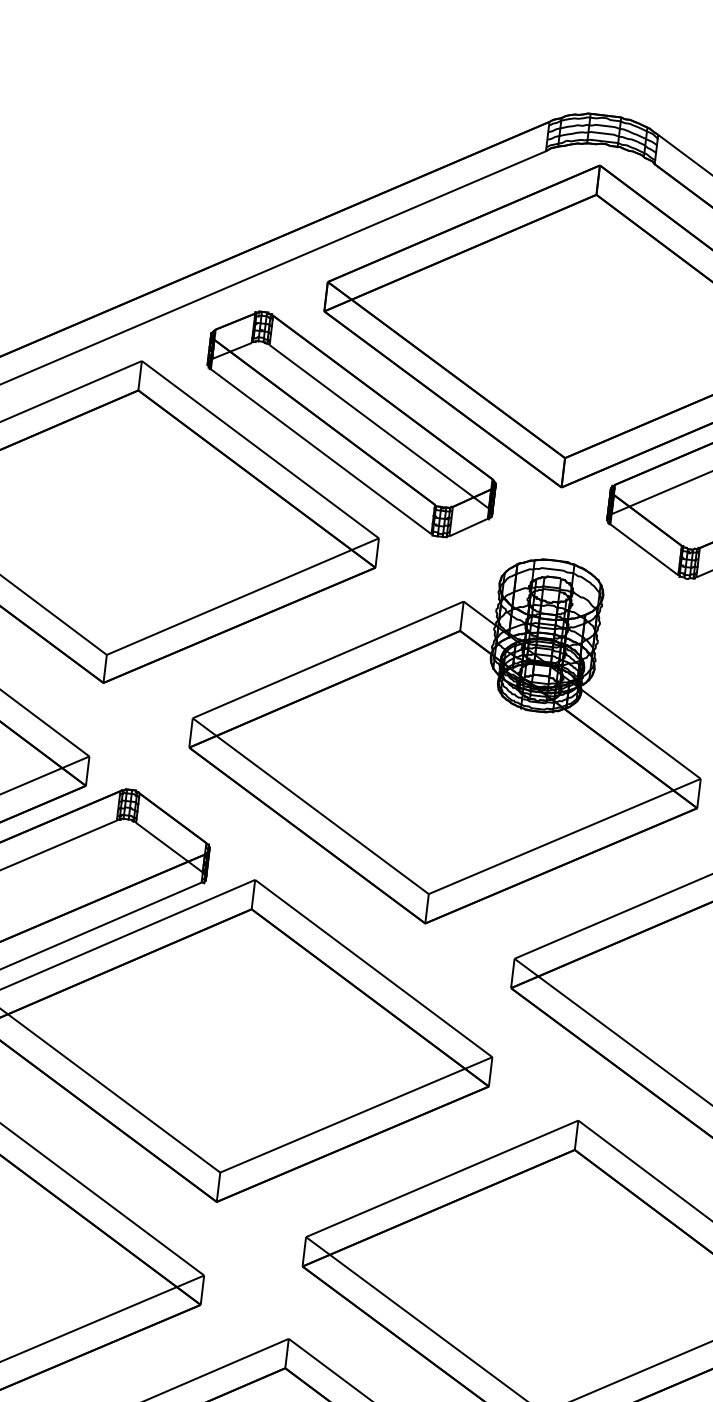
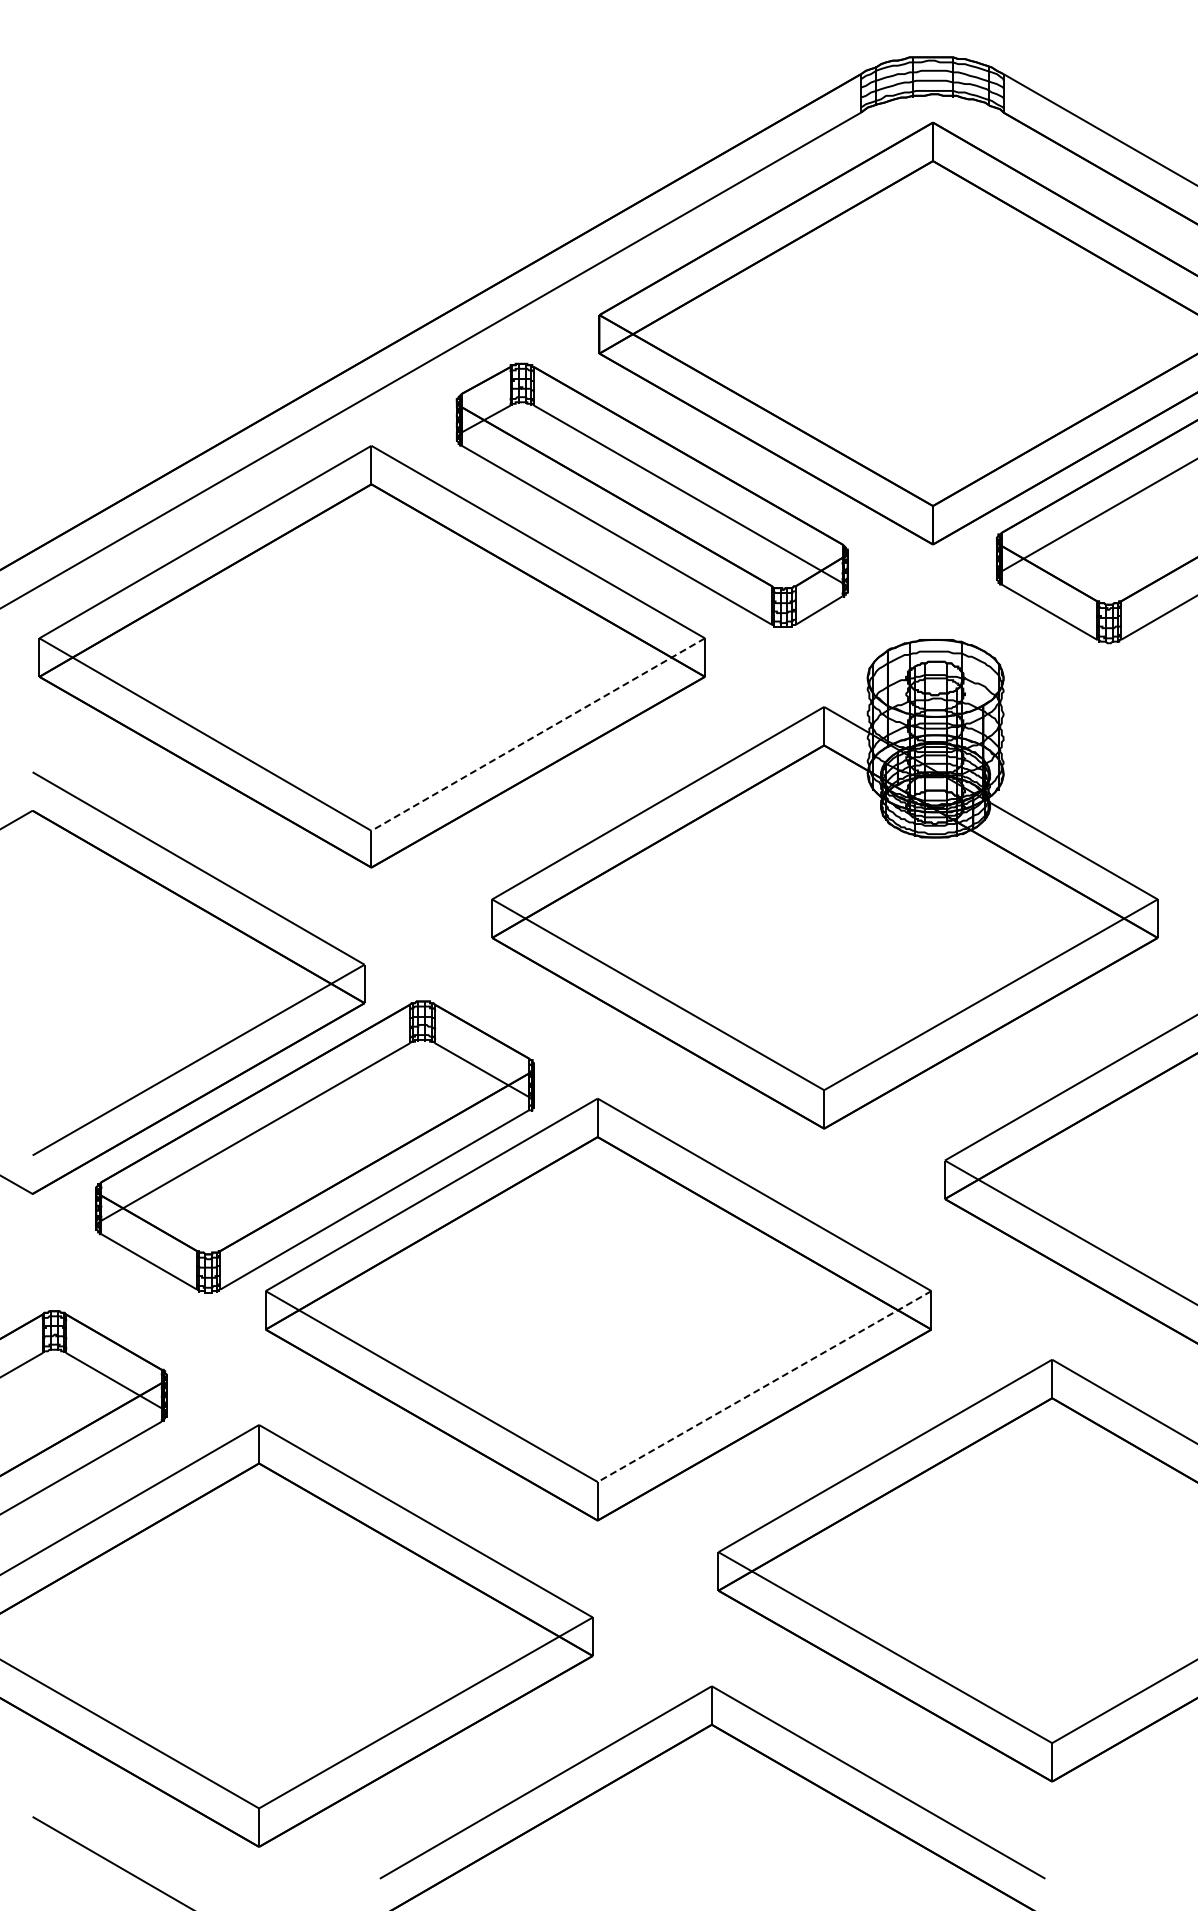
line: (243, 596) -> (538, 734), solid -> dashed
line: (356, 1114) -> (764, 1386), solid -> dashed

